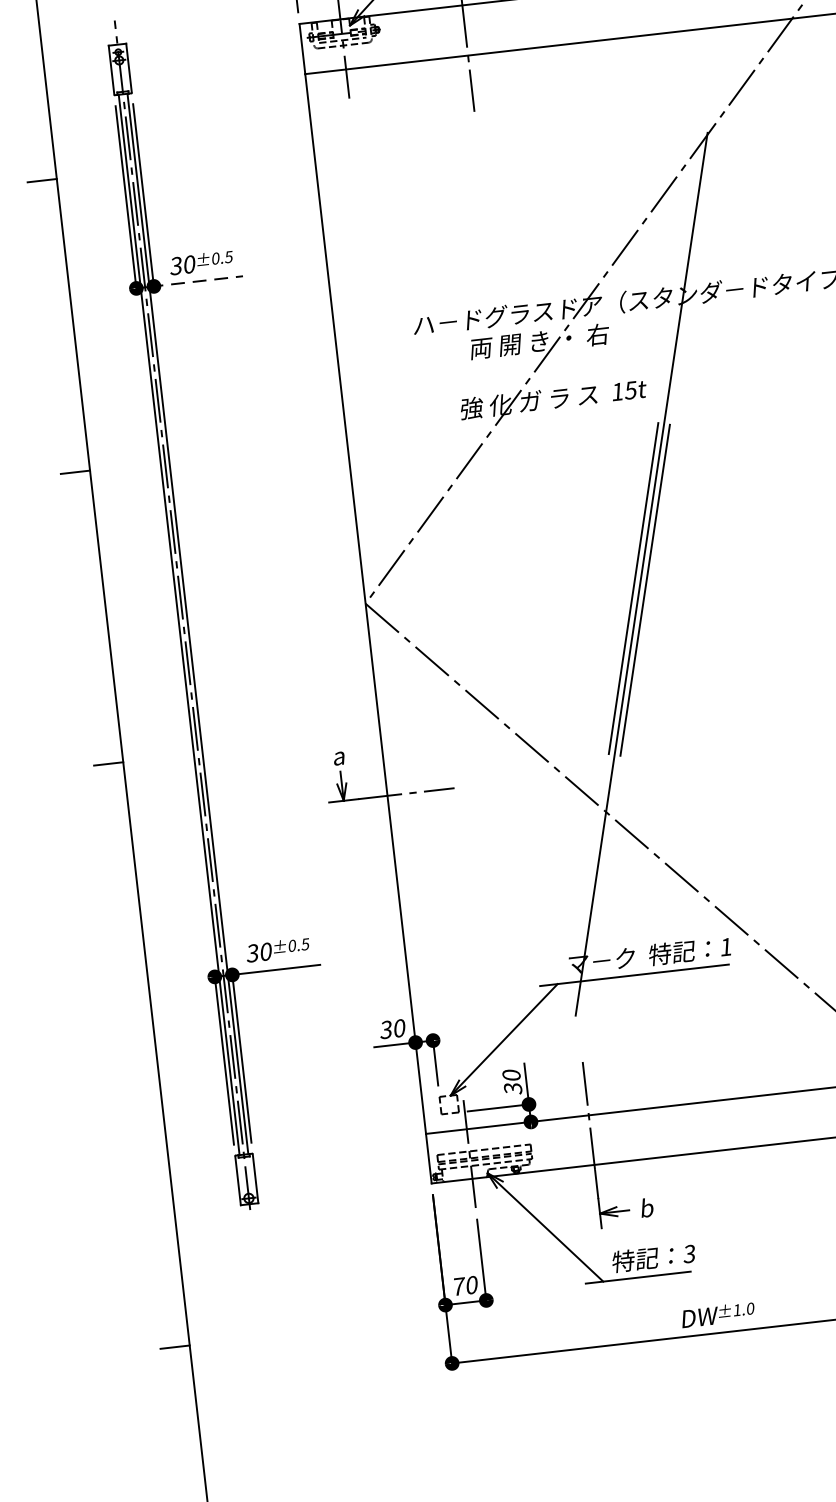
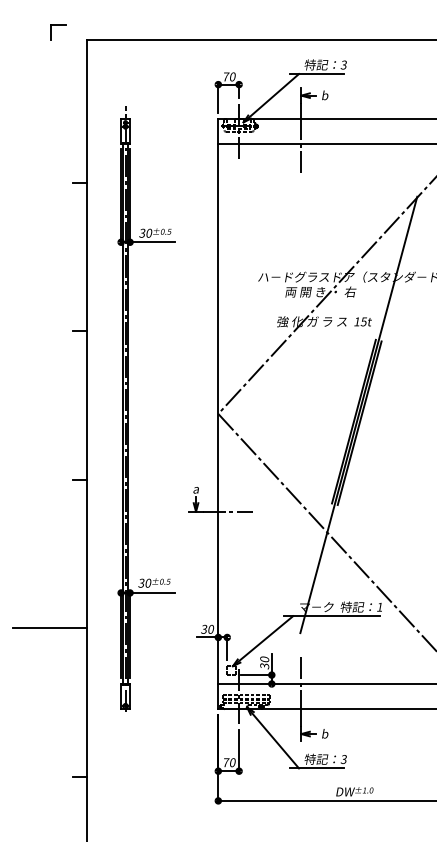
line: (196, 282) -> (151, 242), dashed -> solid
line: (84, 1062) -> (50, 628), added

